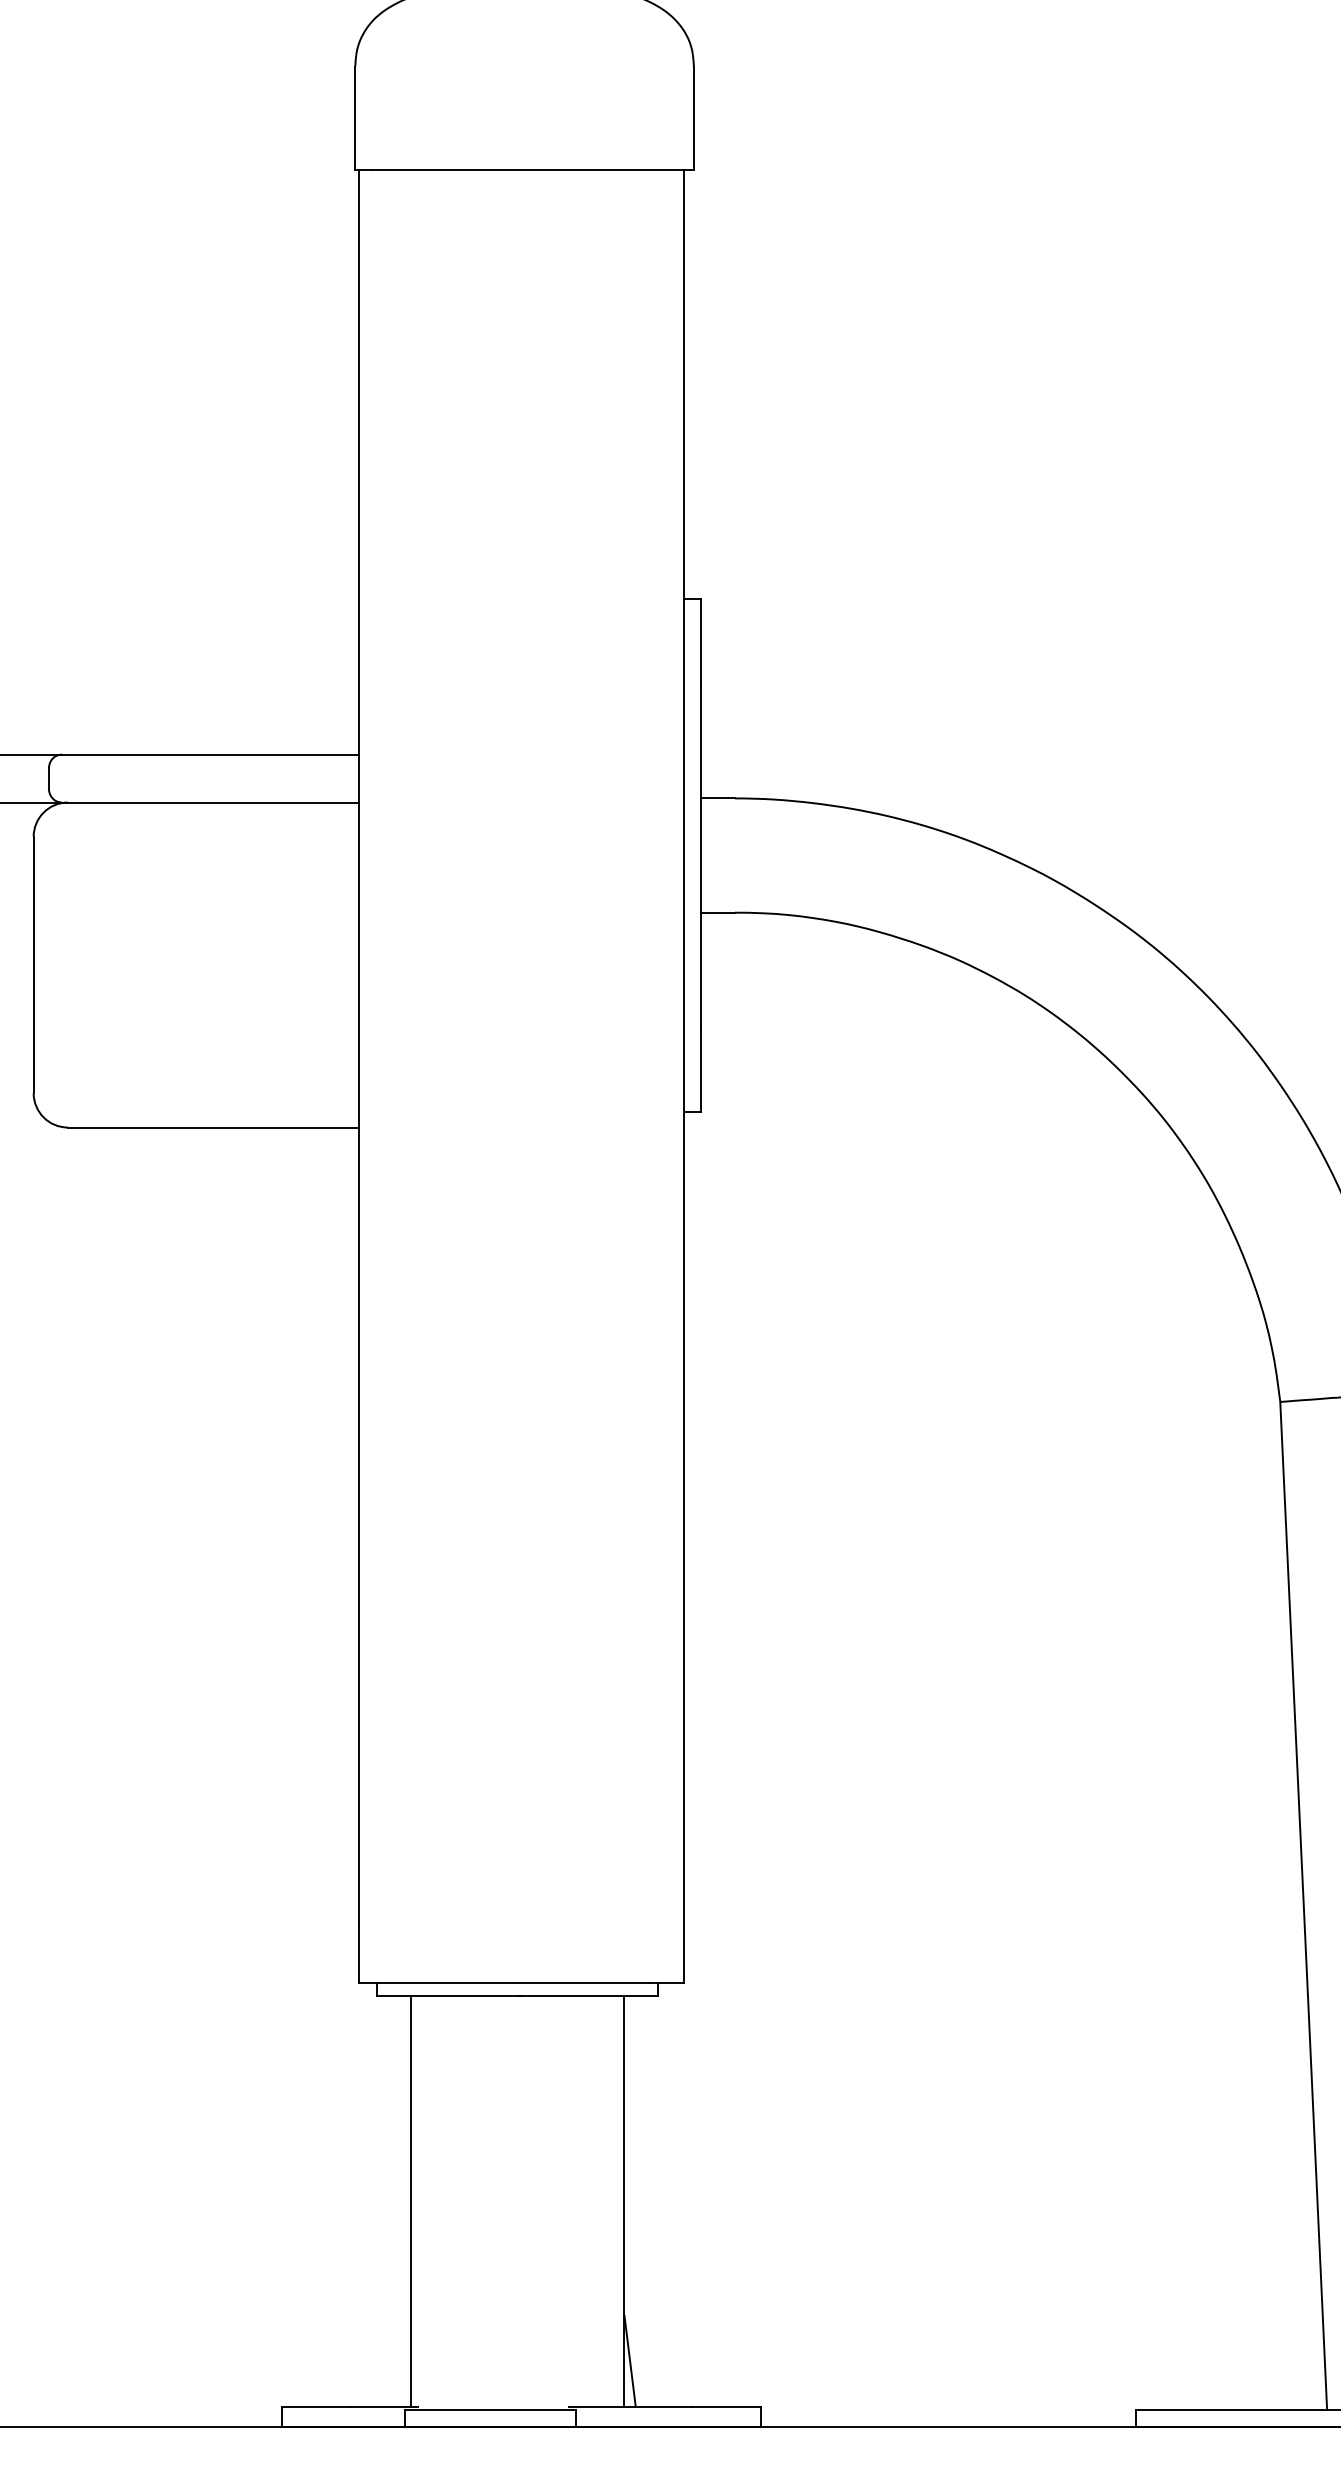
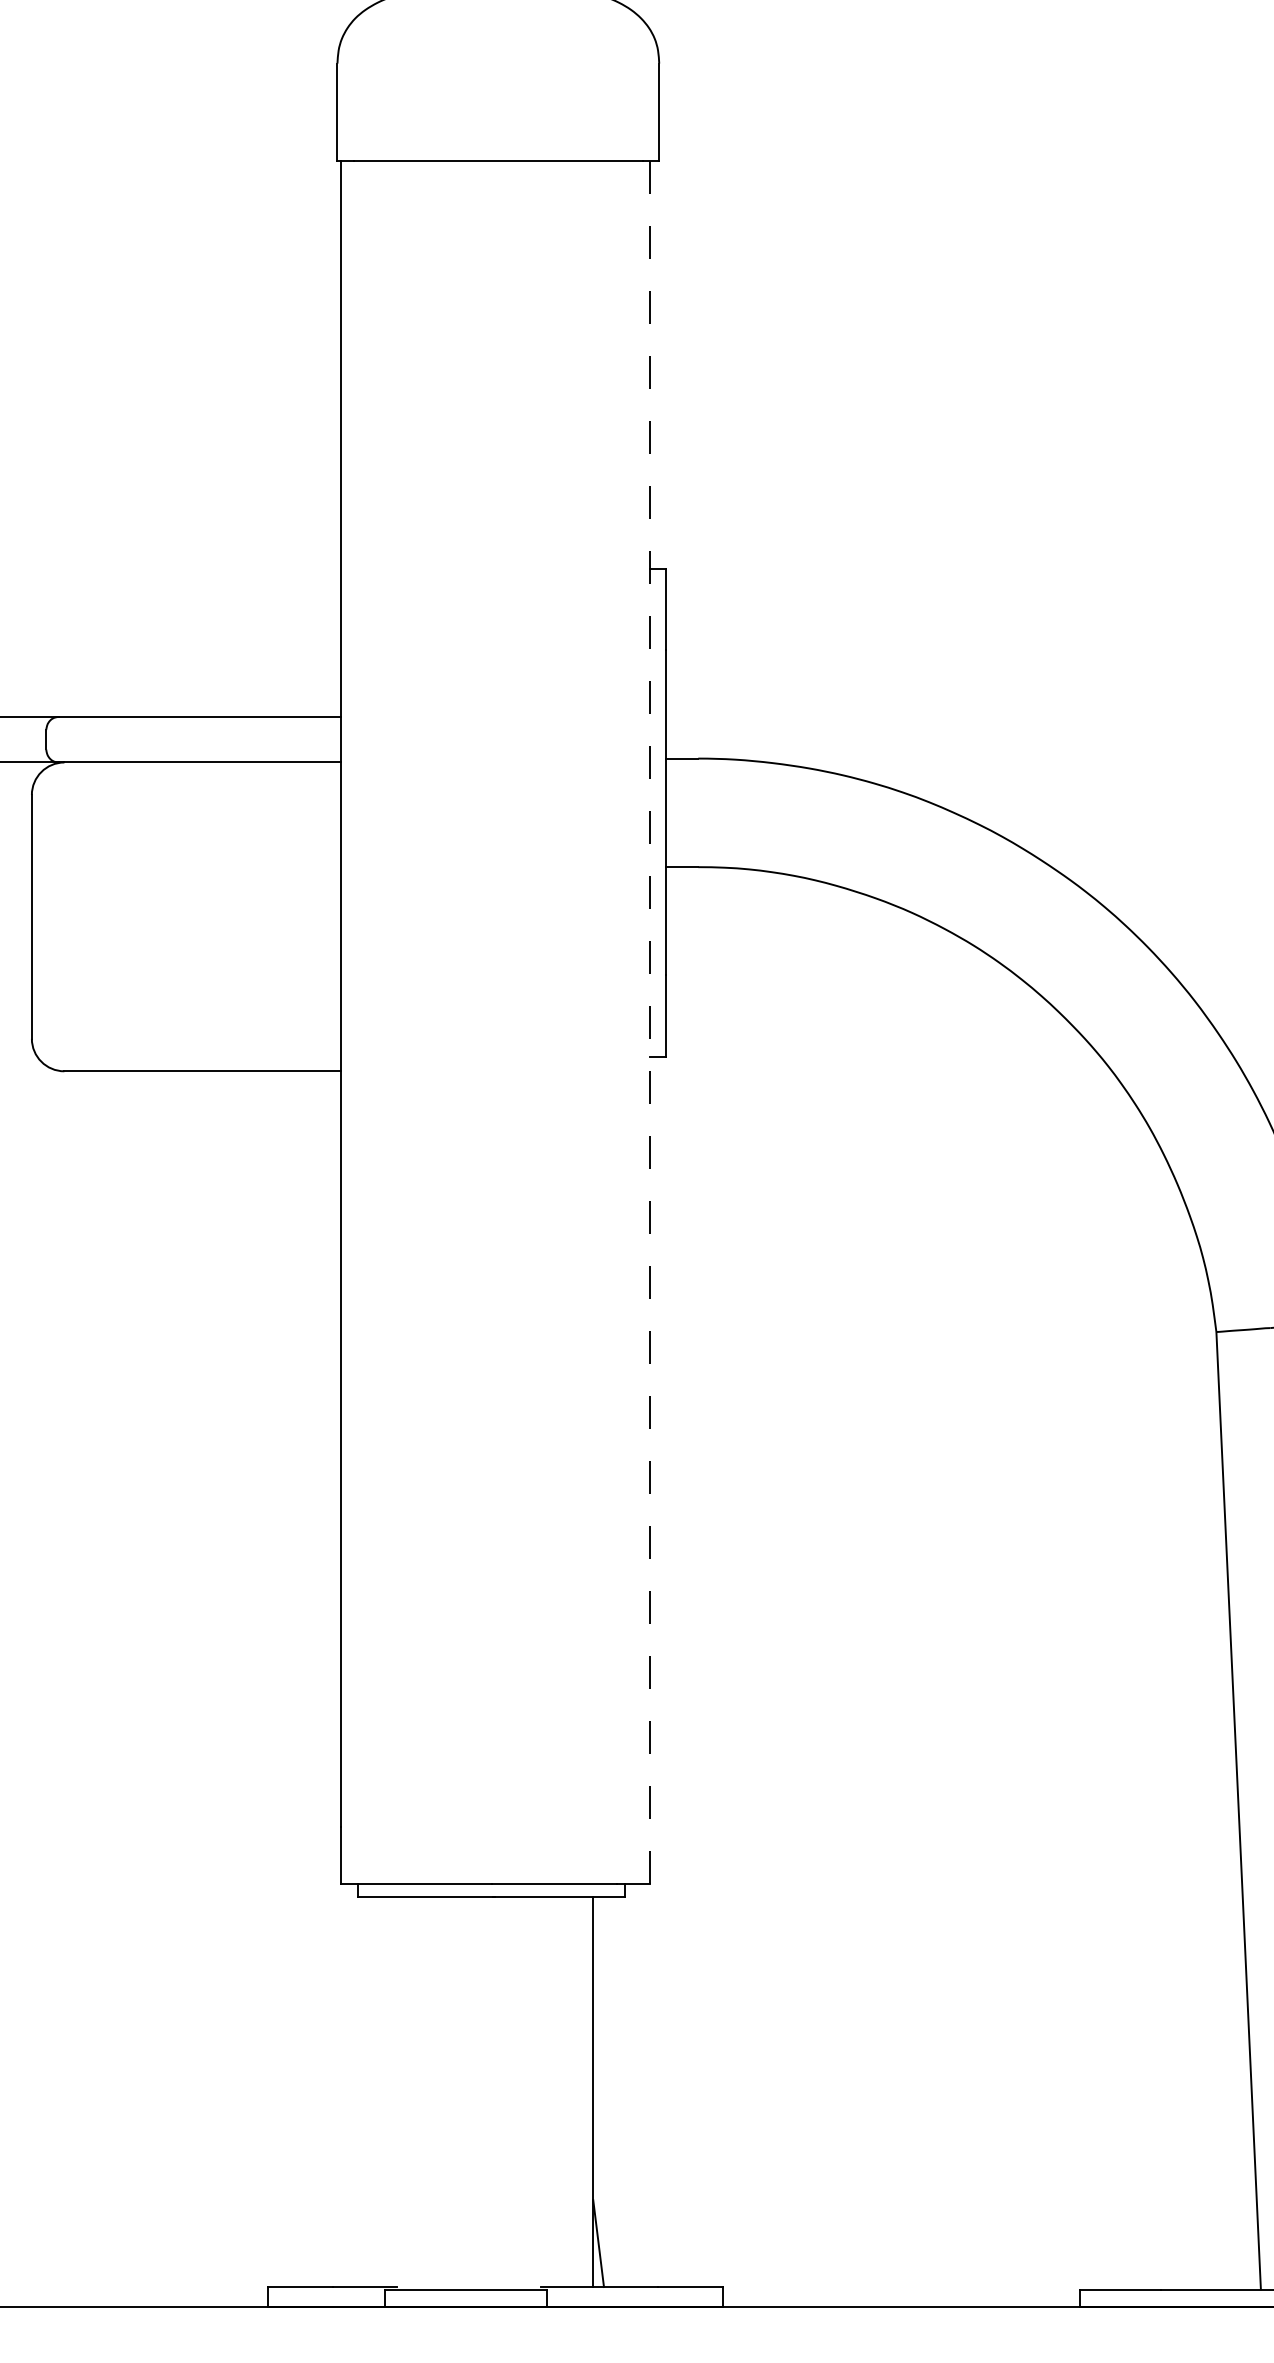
line: (683, 1076) -> (649, 1022), solid -> dashed
line: (410, 2201) -> (389, 2091), removed

